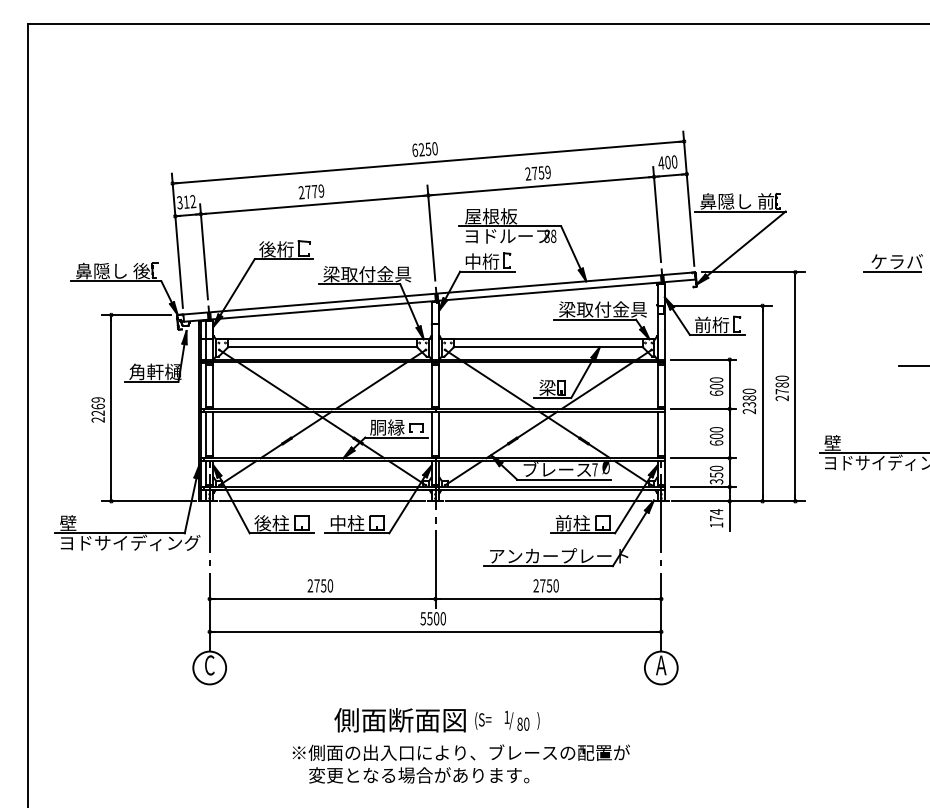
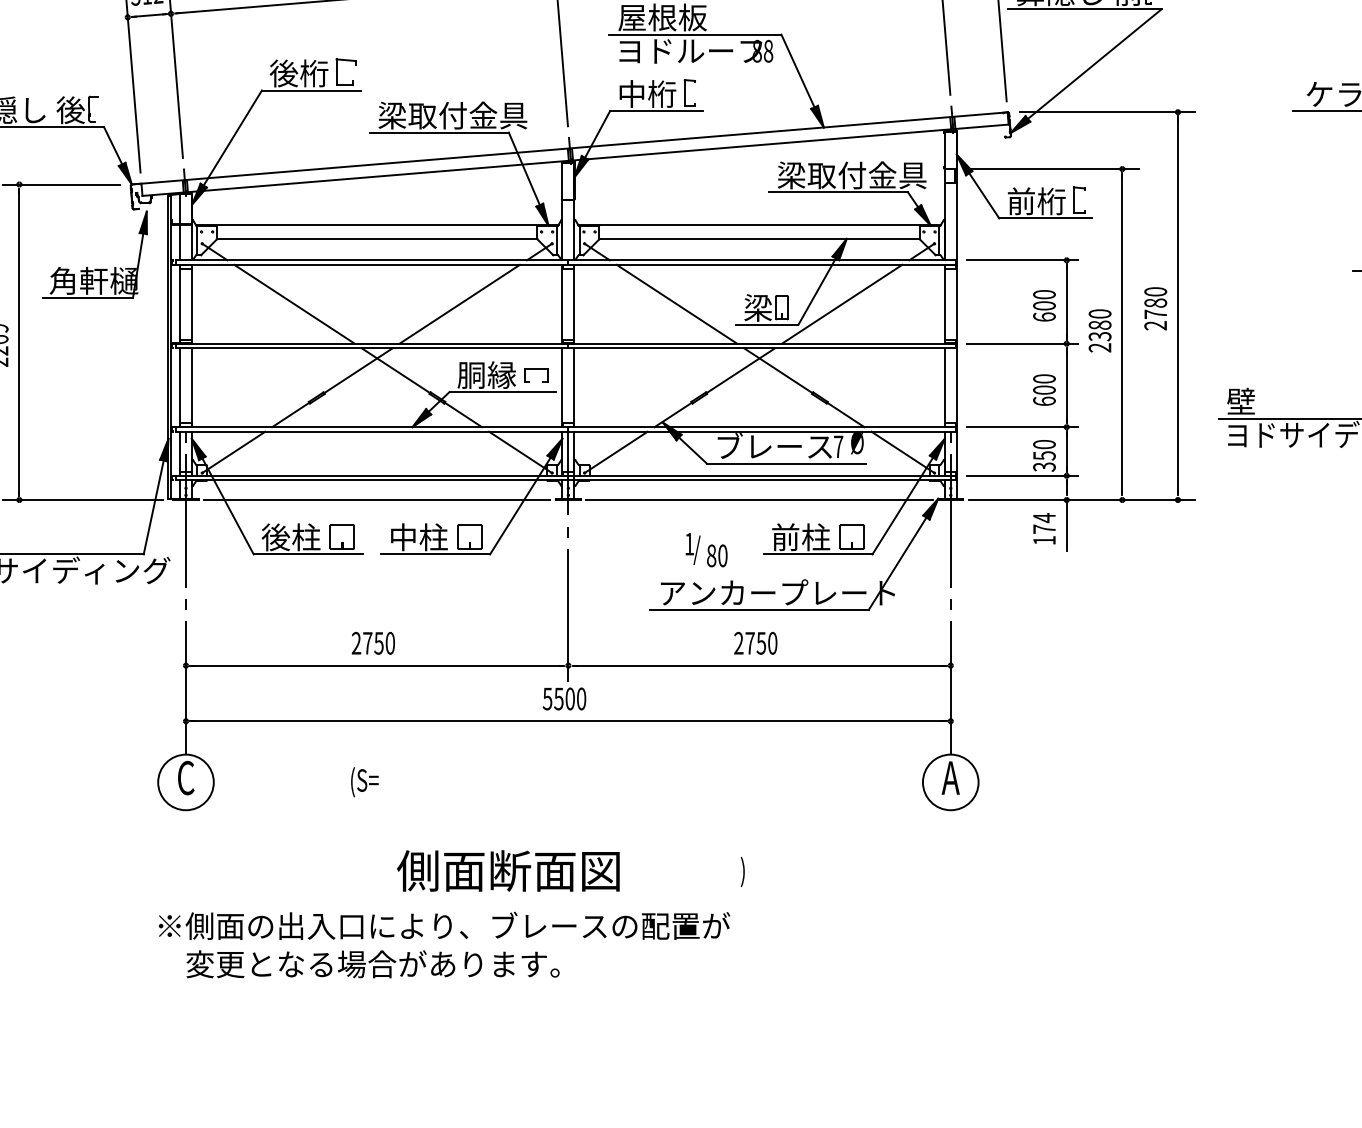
text: (483, 720) -> (365, 781), moved
text: (516, 720) -> (705, 549), moved
text: (460, 763) -> (443, 944), moved

